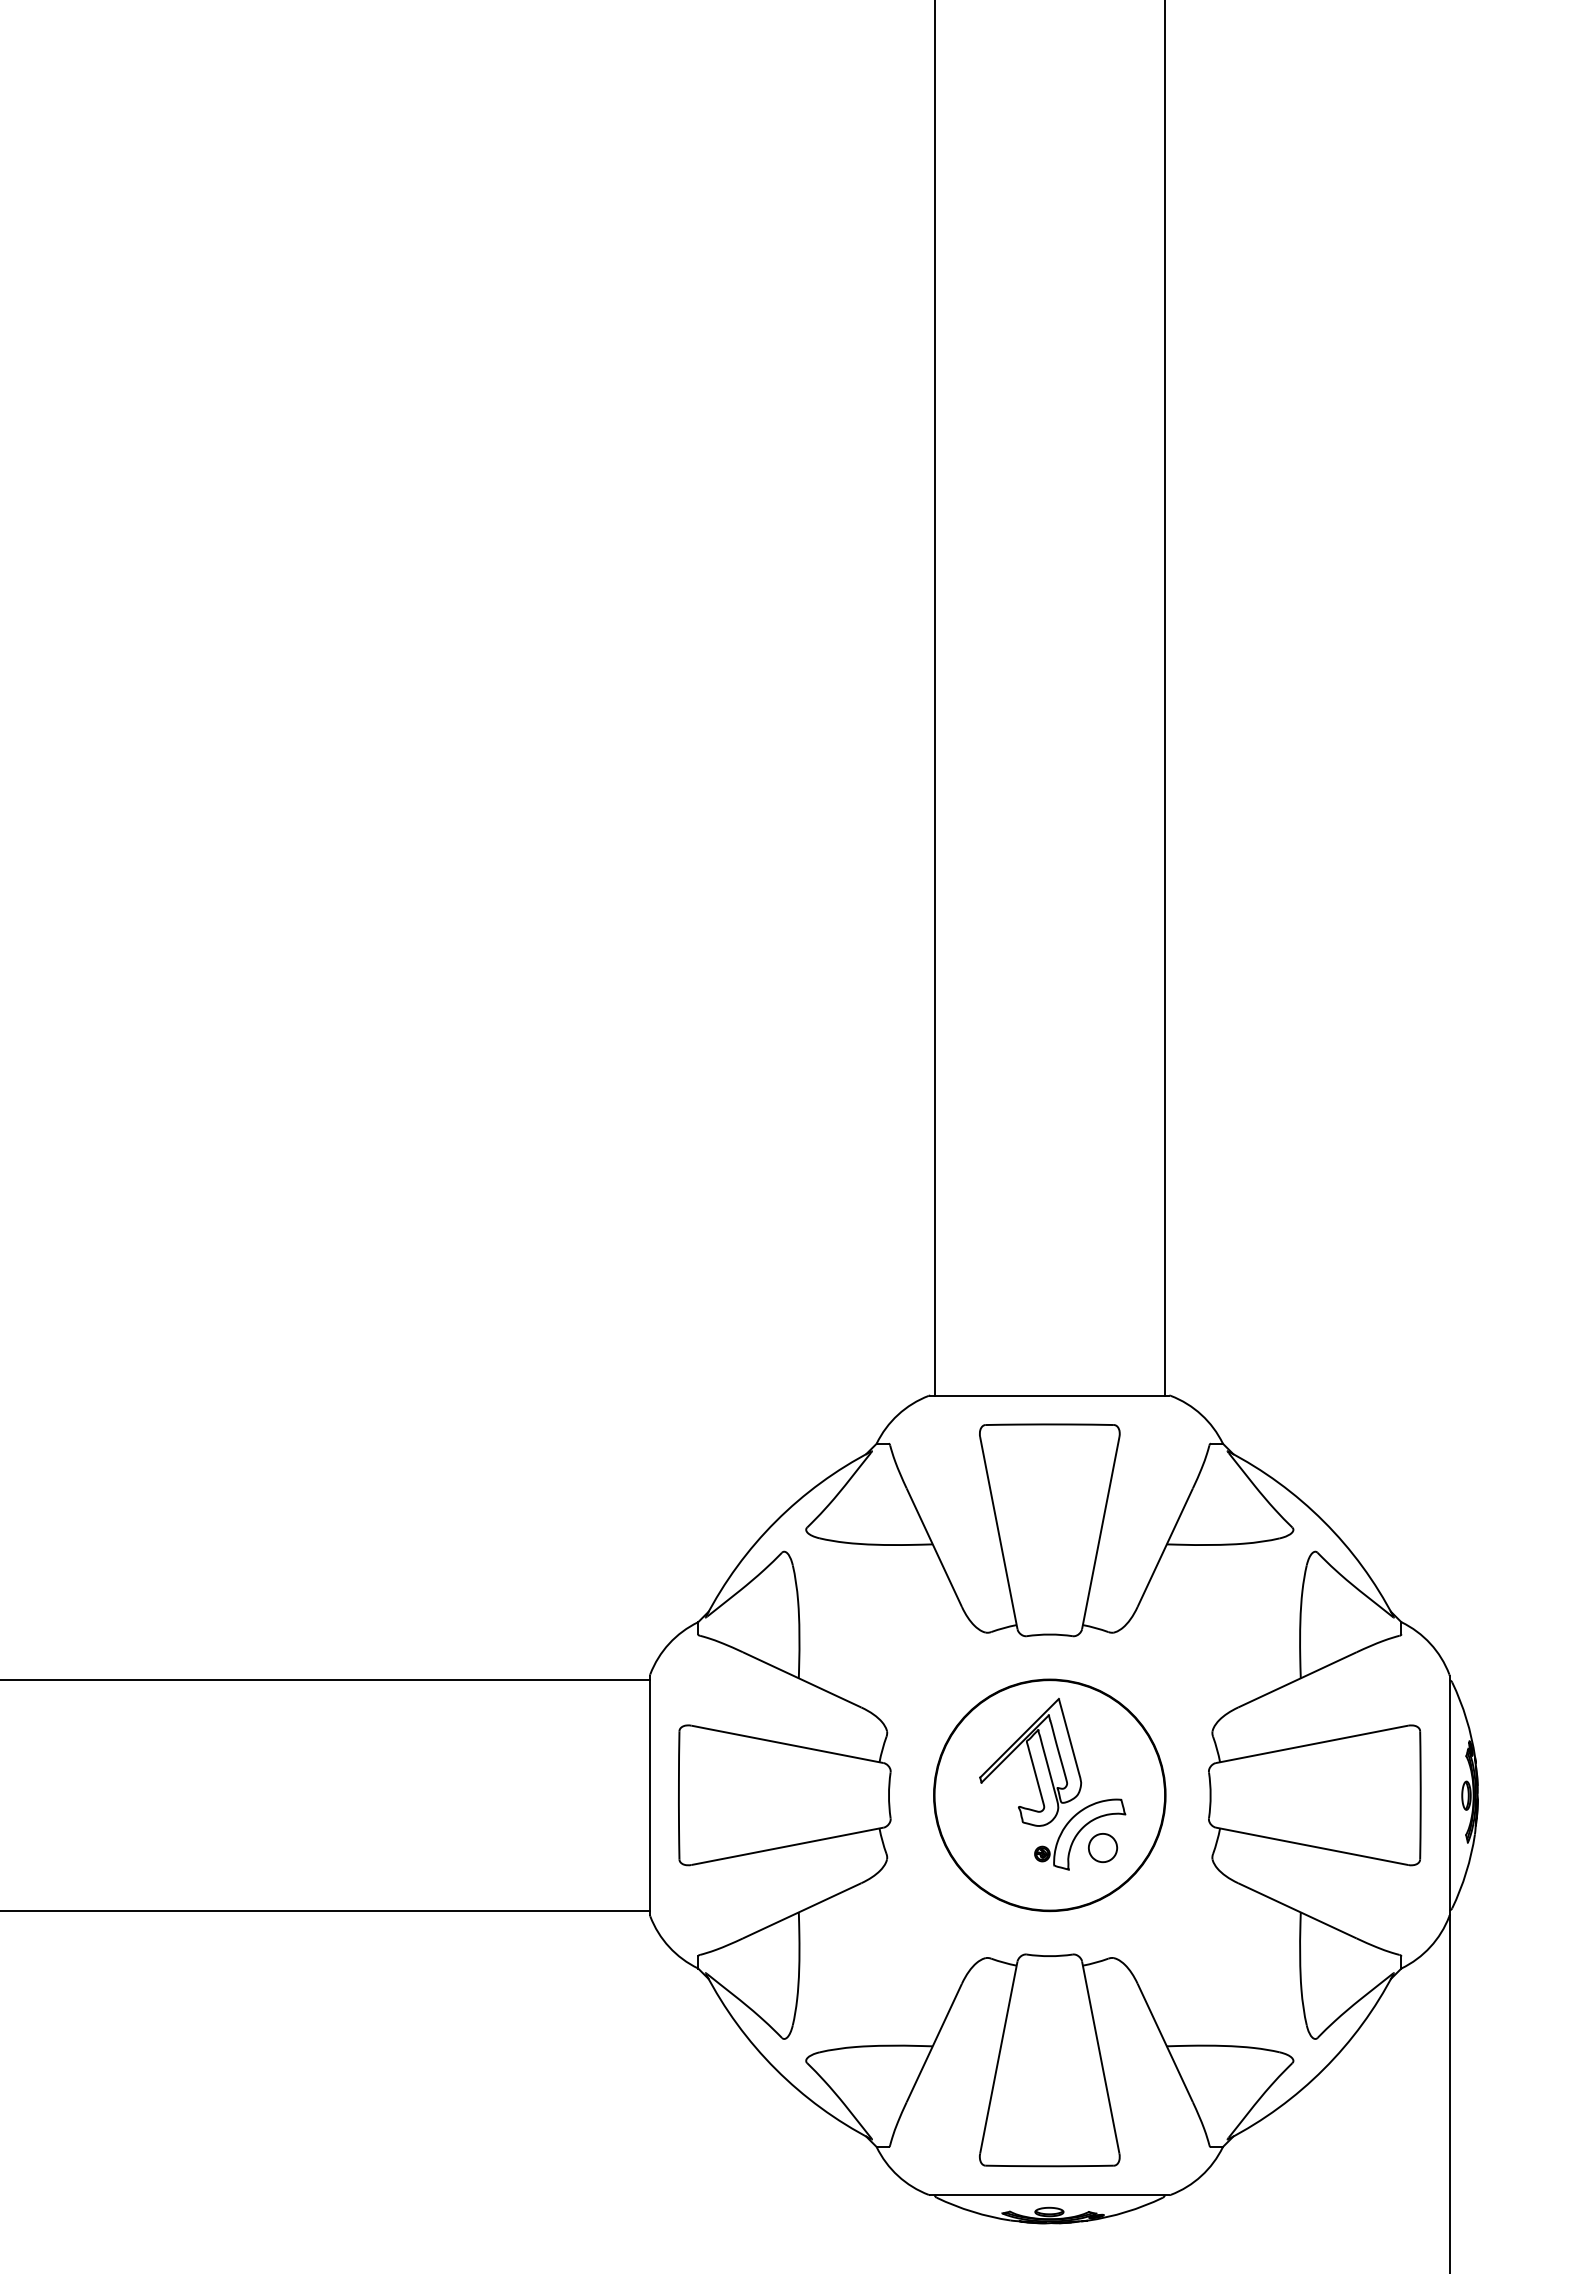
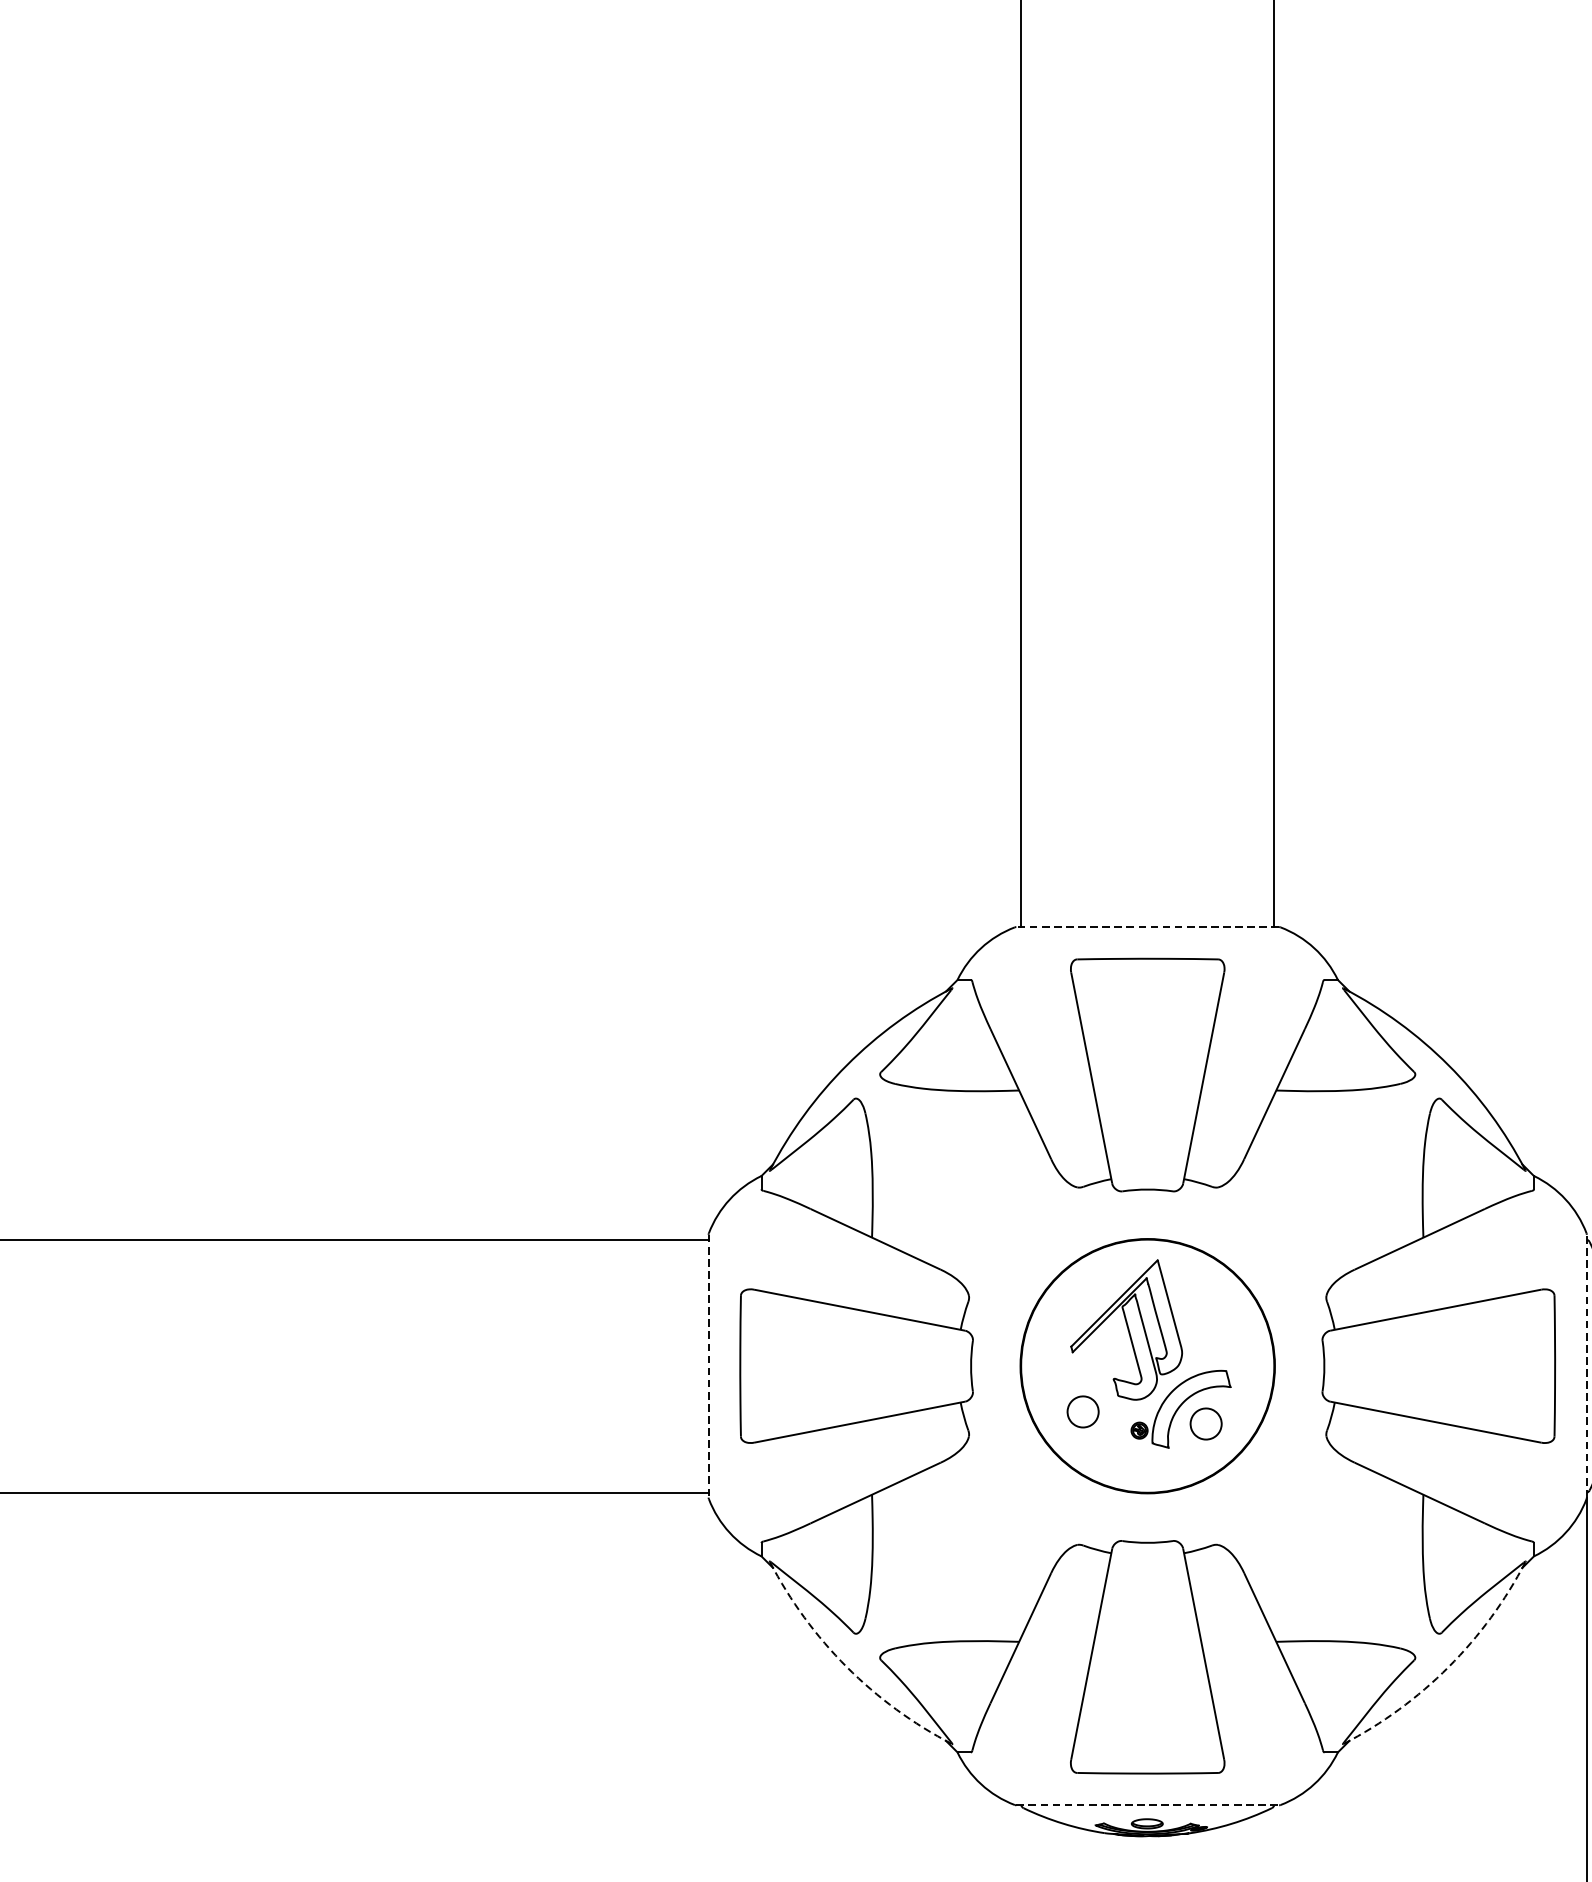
line: (1049, 1395) -> (1147, 926), solid -> dashed
line: (650, 1795) -> (709, 1366), solid -> dashed
line: (1449, 1795) -> (1586, 1366), solid -> dashed
part: (991, 1836) -> (1083, 1411), added
arc: (775, 2069) -> (846, 1667), solid -> dashed
arc: (1323, 2069) -> (1448, 1667), solid -> dashed
line: (1049, 2195) -> (1147, 1805), solid -> dashed

